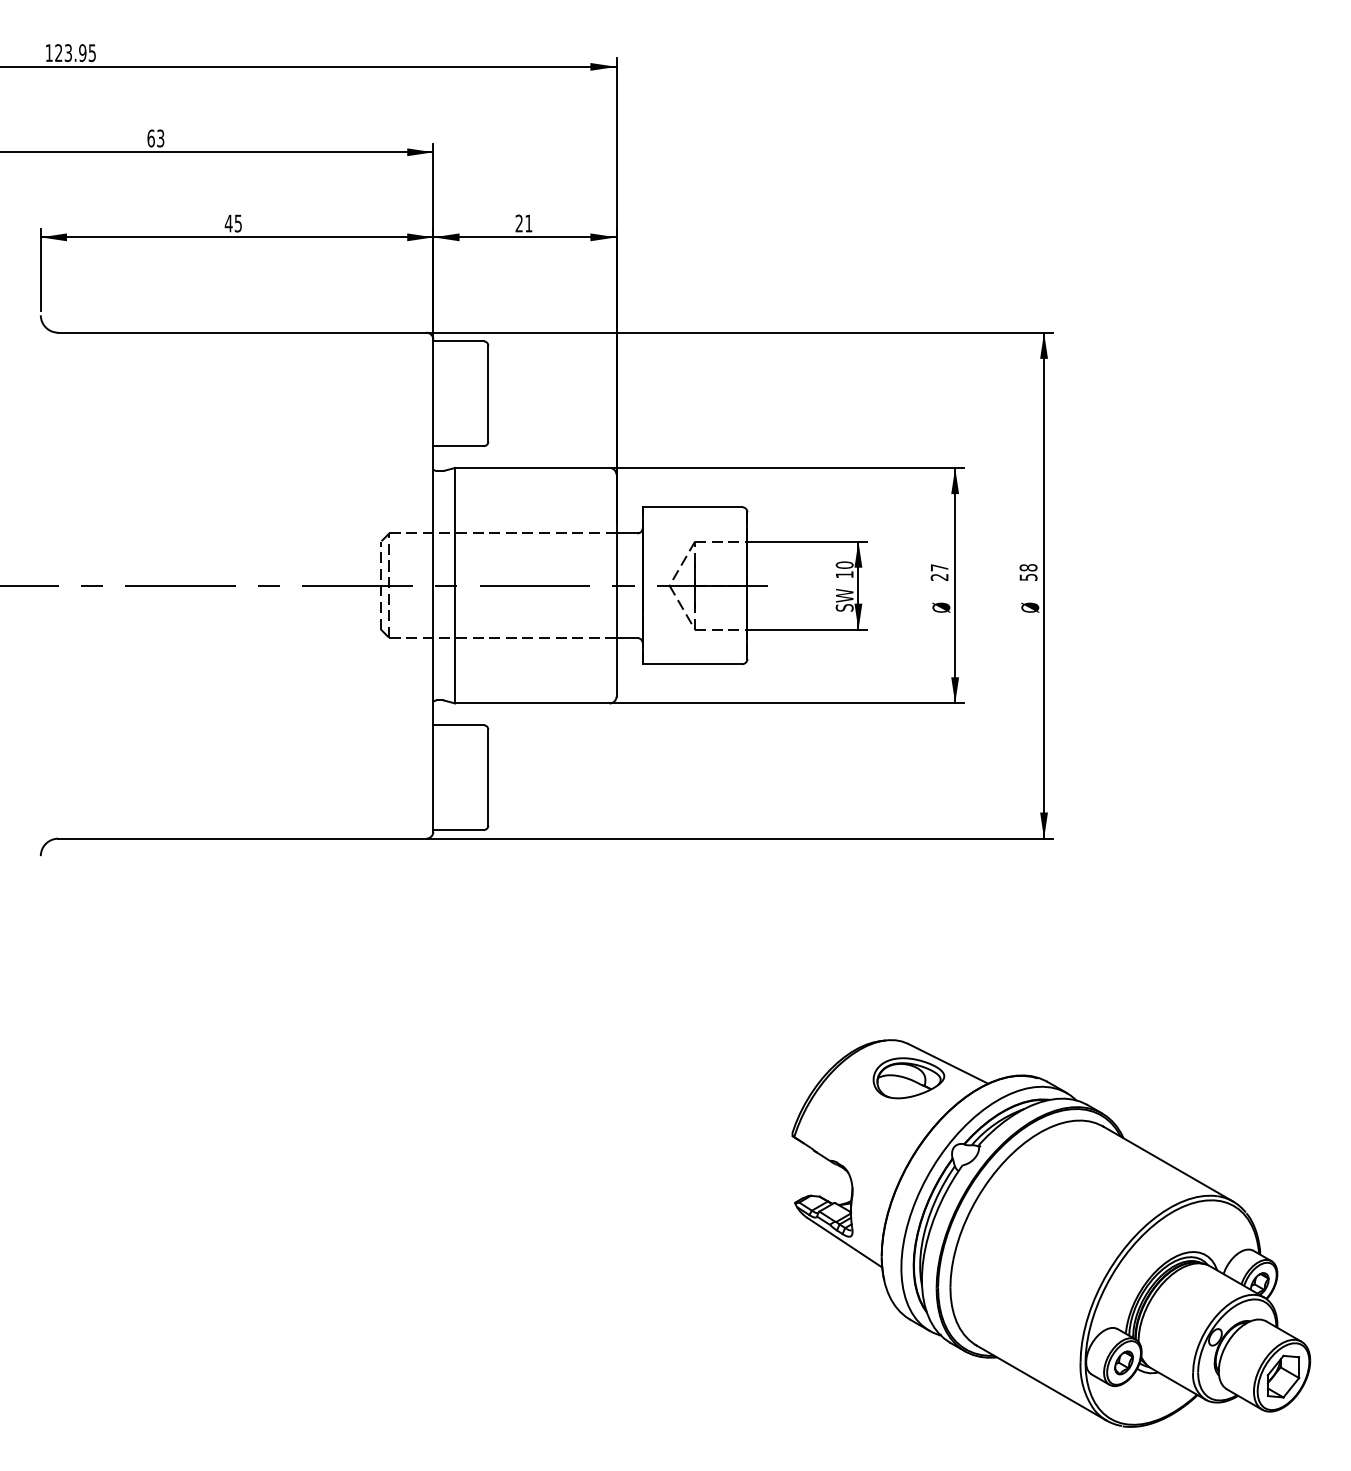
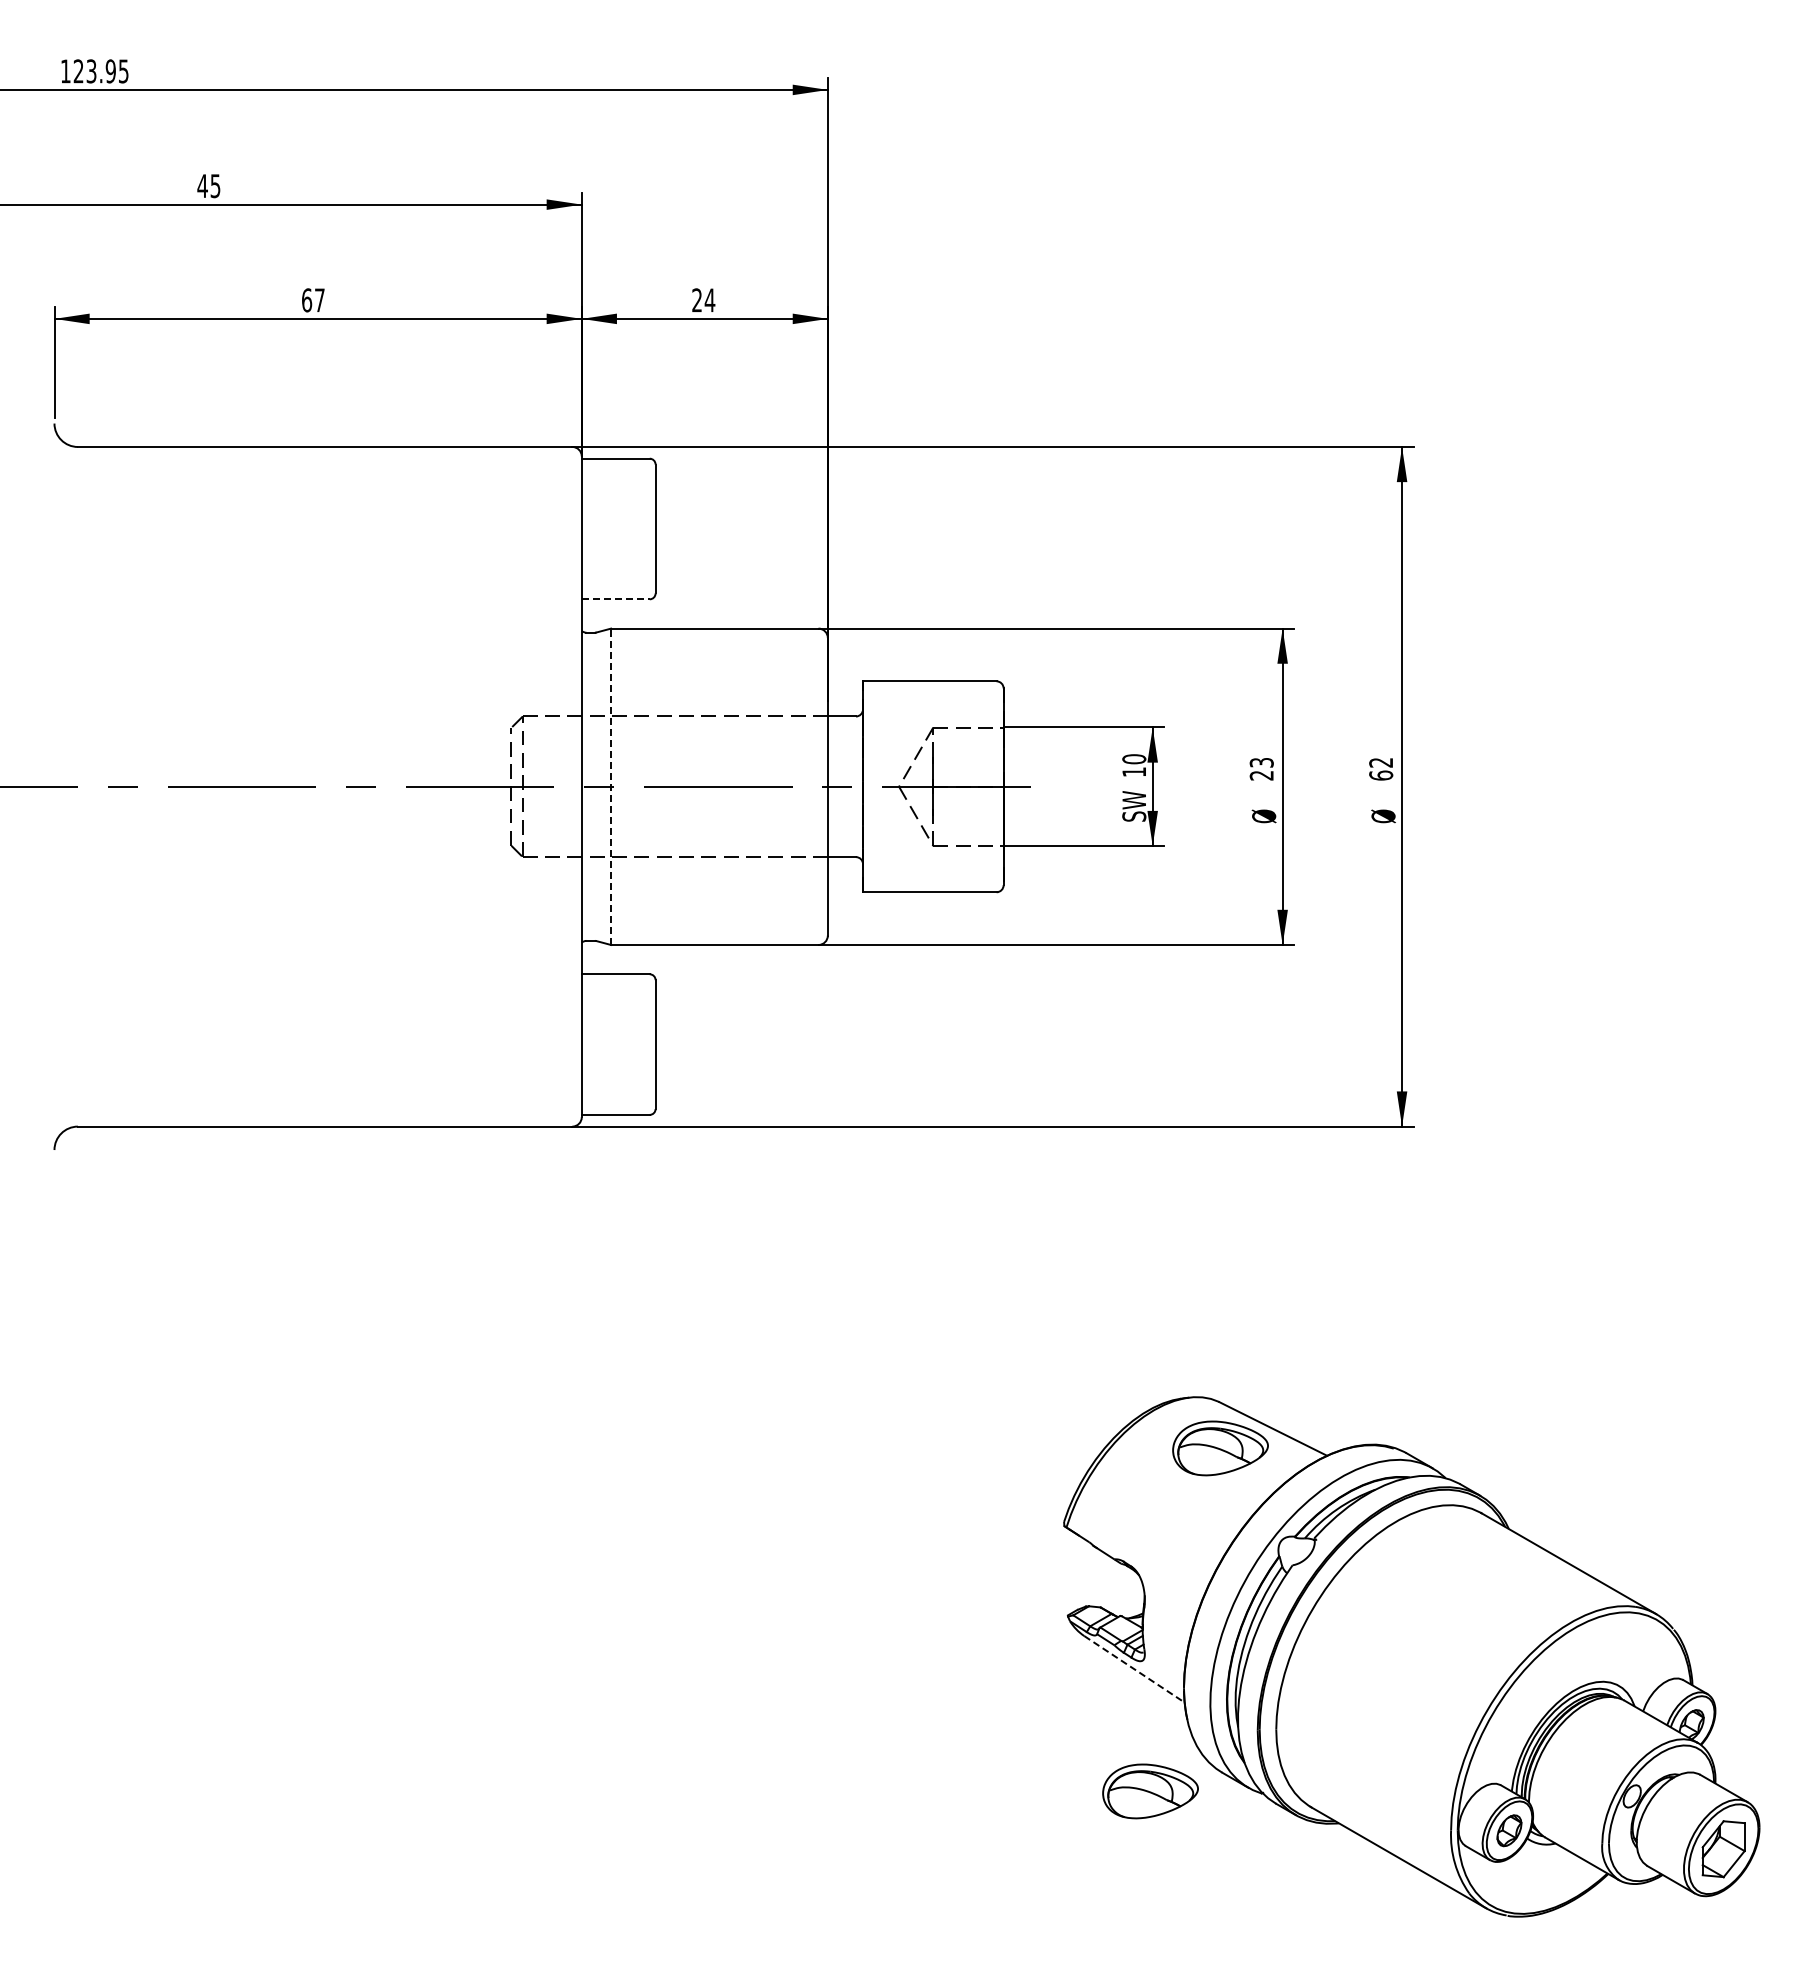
text: (155, 138) -> (208, 186), 63 -> 45
text: (528, 222) -> (709, 299), 21 -> 24
text: (232, 223) -> (312, 300), 45 -> 67
line: (458, 446) -> (615, 599), solid -> dashed
text: (939, 567) -> (1261, 762), 27 -> 23
text: (1028, 572) -> (1381, 768), 58 -> 62
line: (455, 585) -> (611, 786), solid -> dashed
line: (844, 1242) -> (1134, 1669), solid -> dashed
part: (856, 1333) -> (1150, 1791), added

